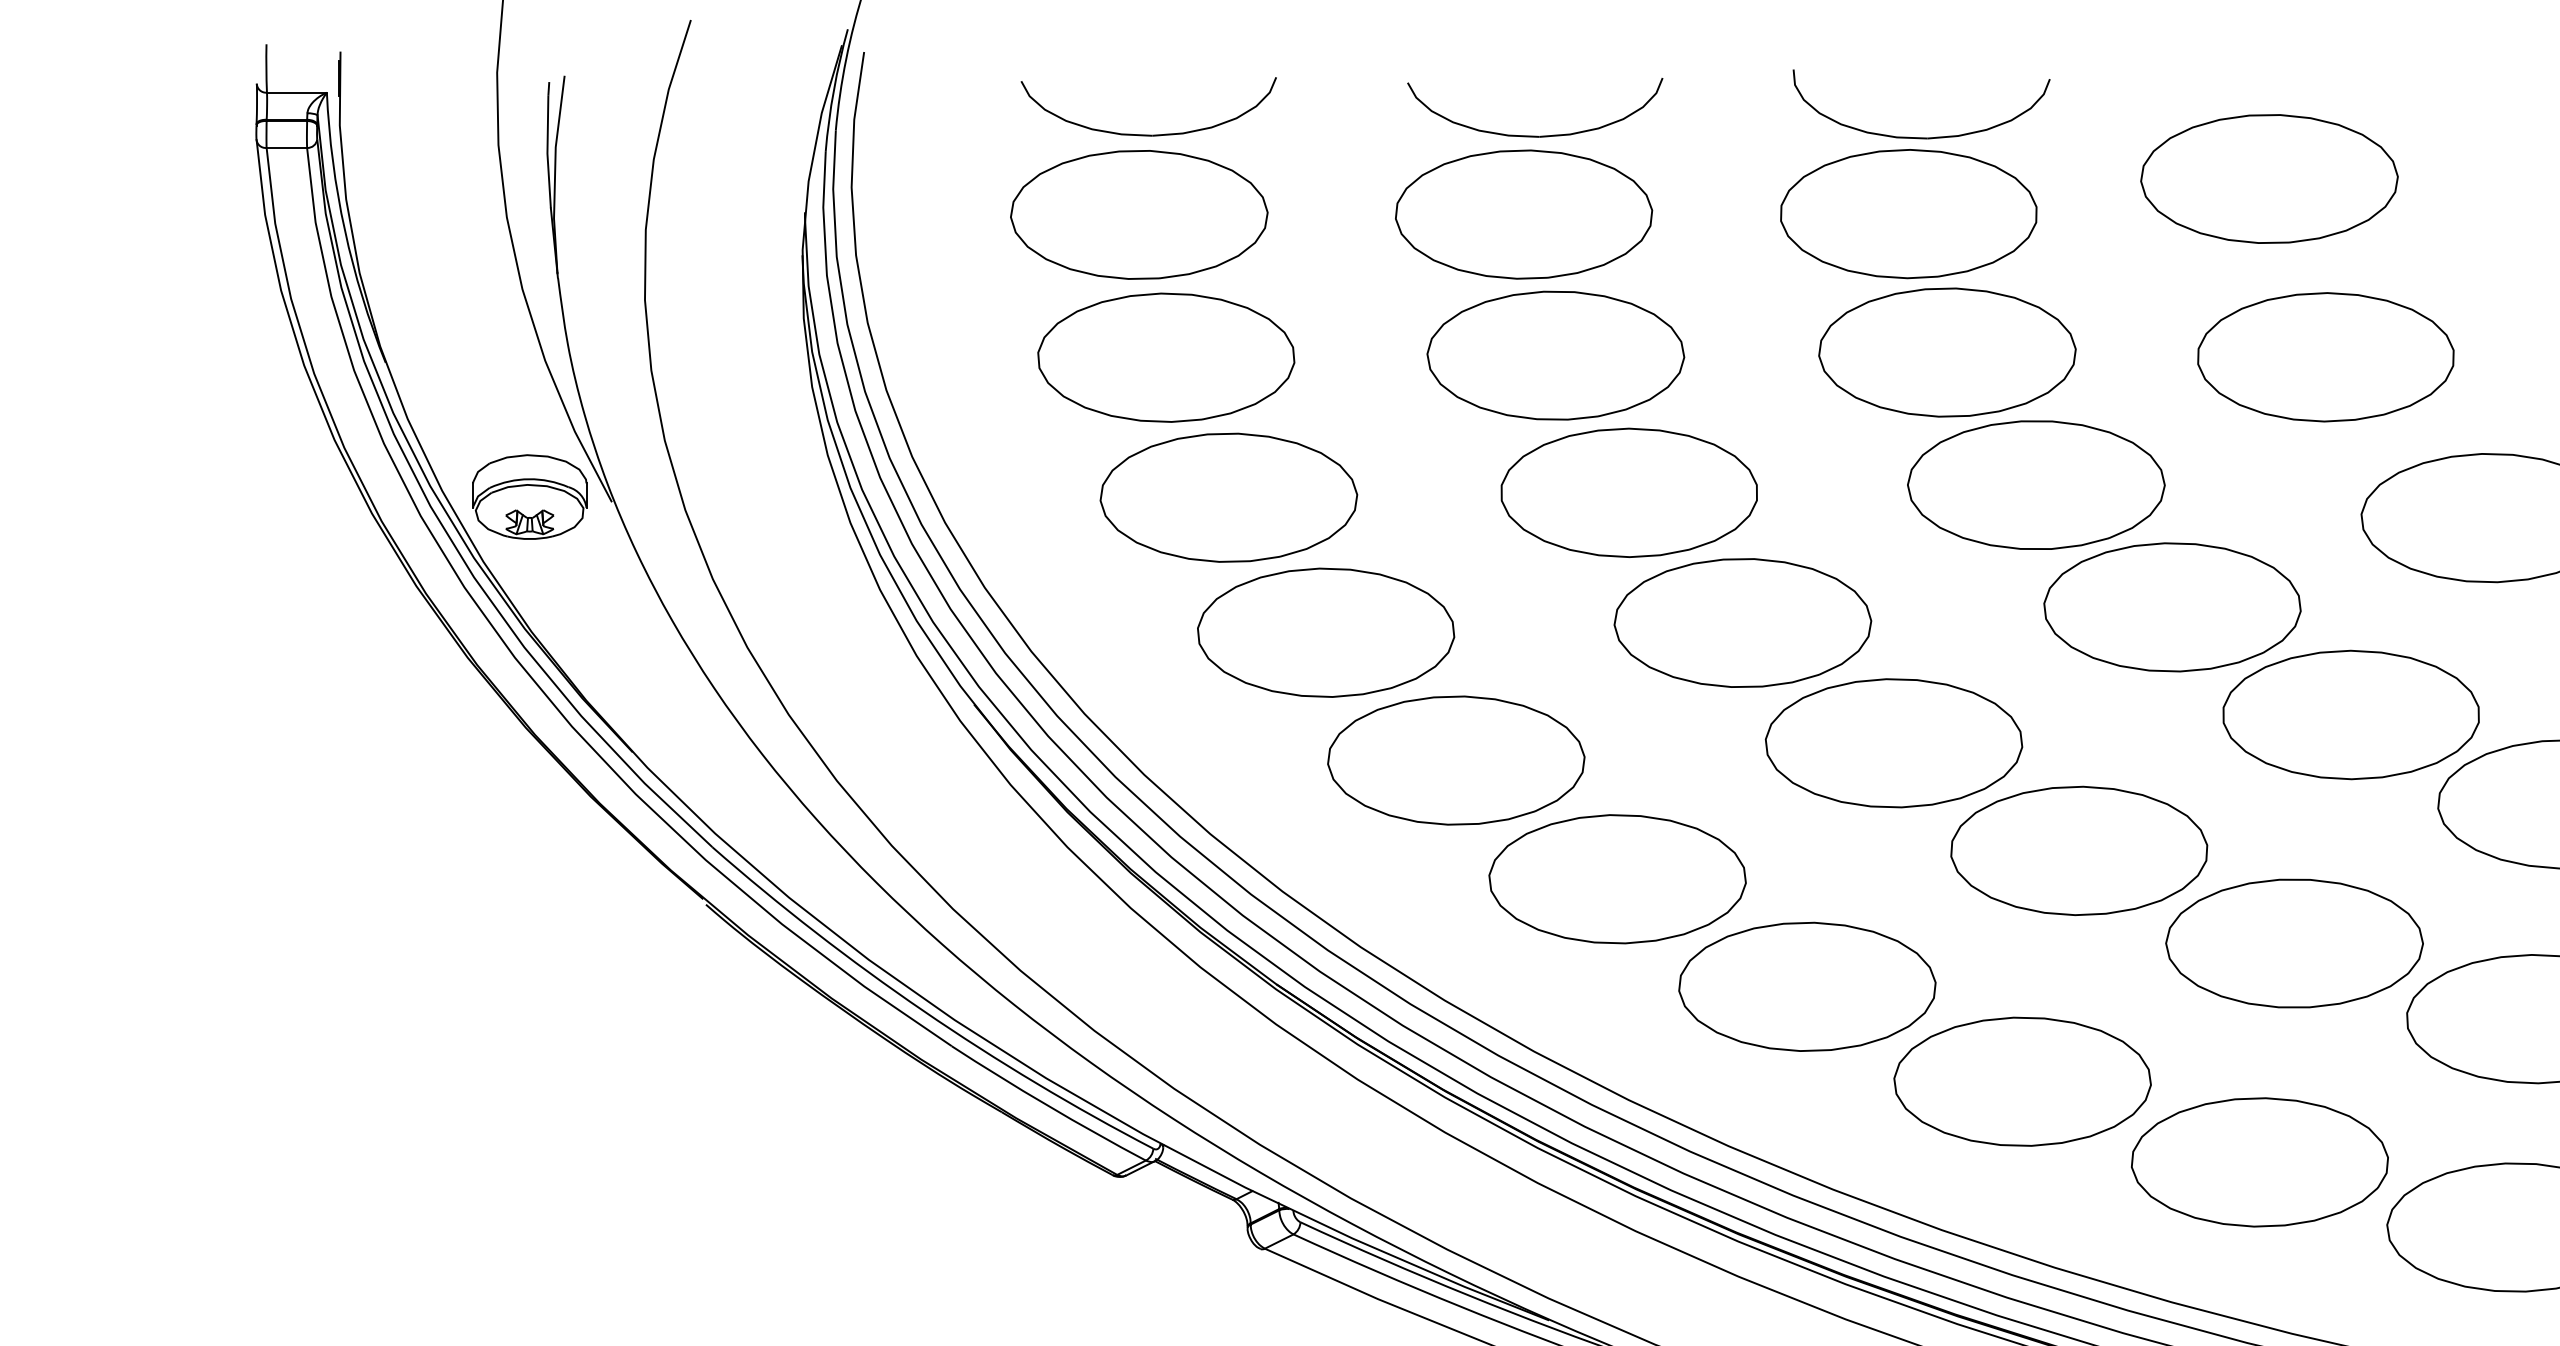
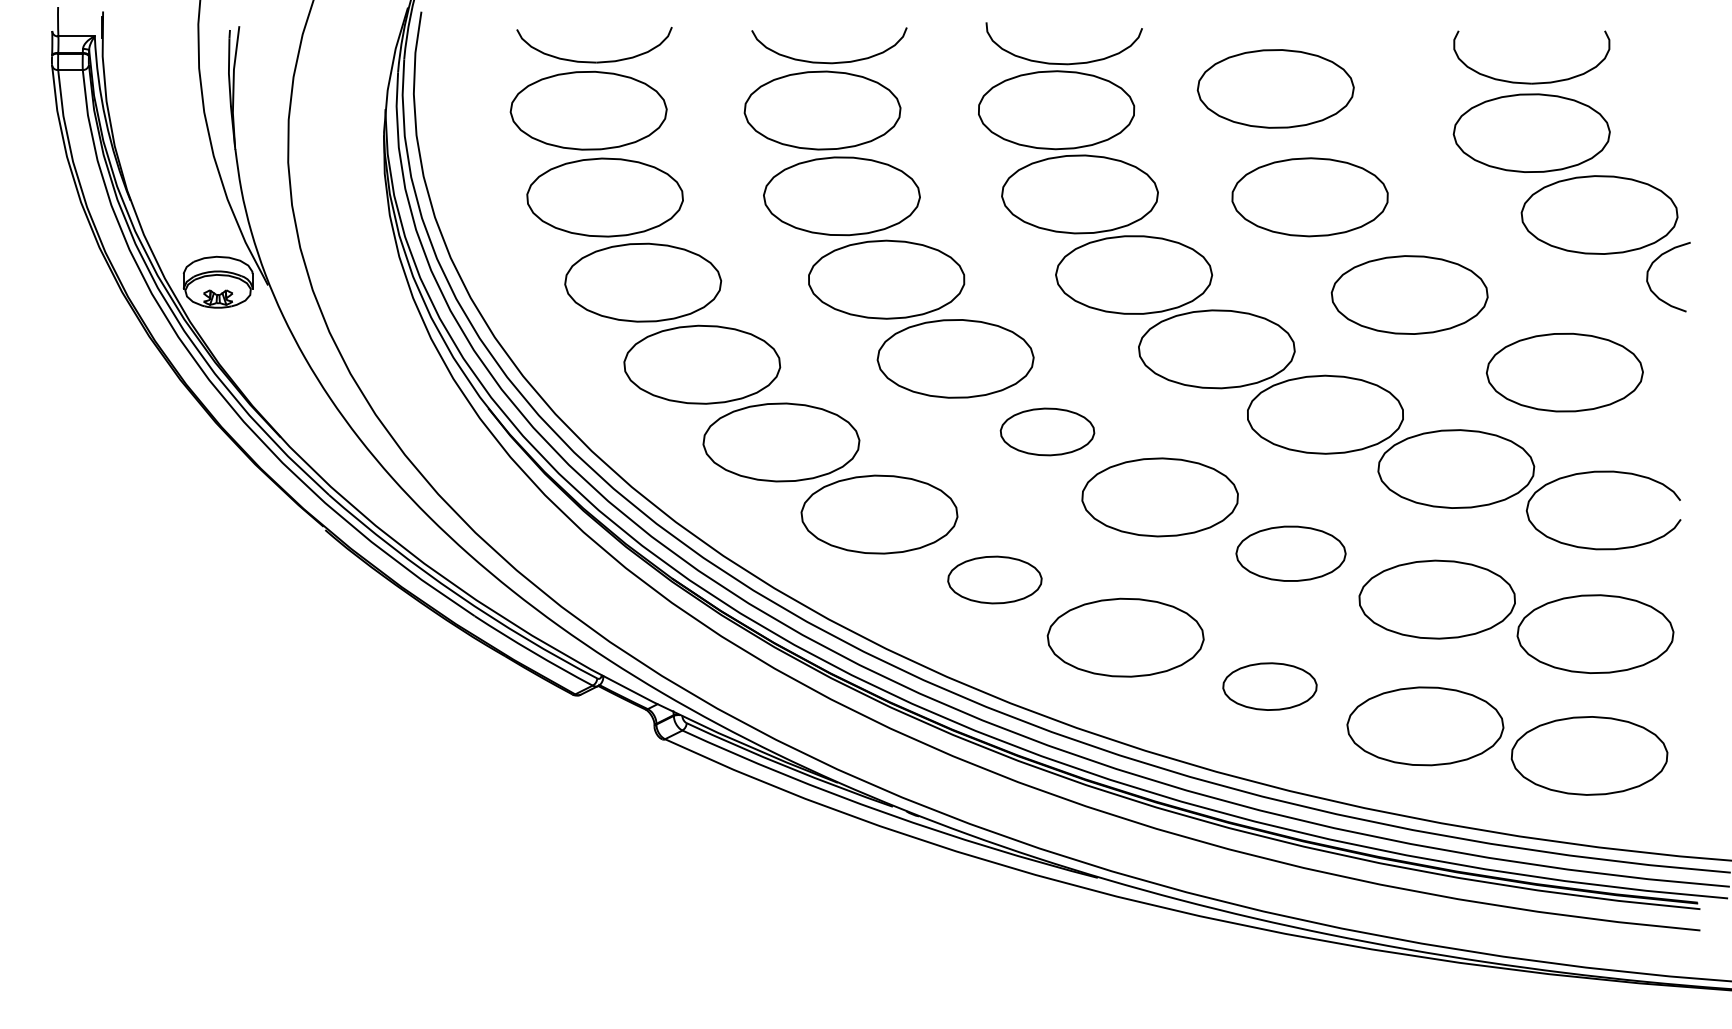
part: (1893, 742) -> (1047, 431), size x0.6
part: (2293, 943) -> (1290, 553), size x0.7
part: (1806, 985) -> (994, 579), size x0.6
part: (2259, 1161) -> (1269, 686), size x0.6

